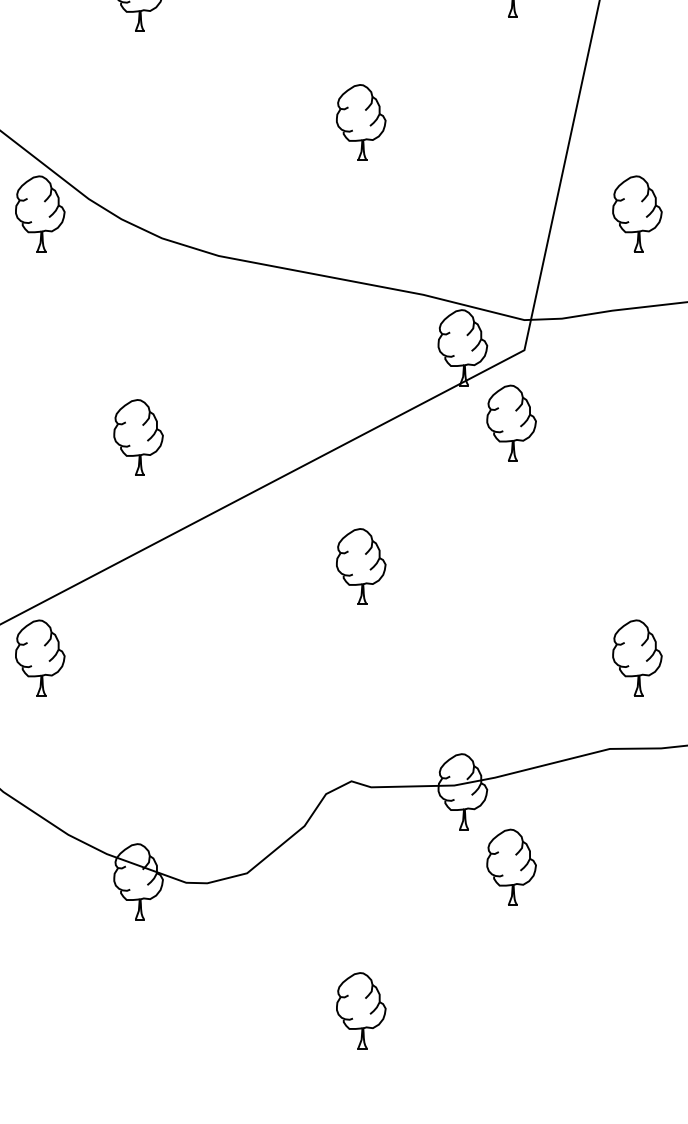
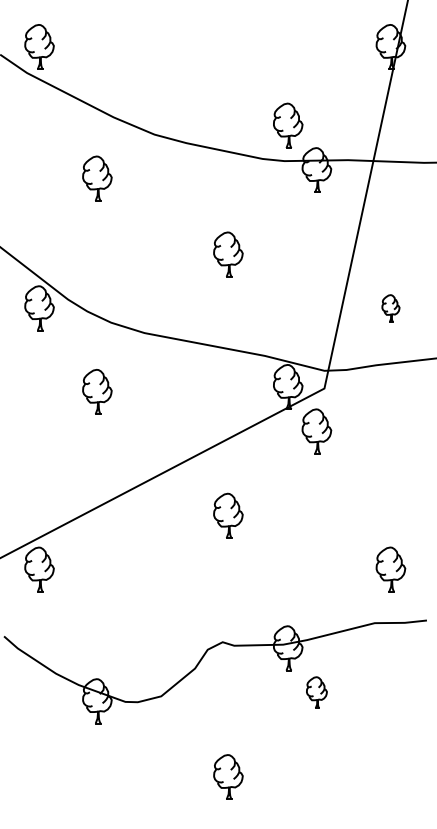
part: (636, 214) -> (390, 308), size x0.6
part: (138, 436) -> (97, 391), moved
part: (510, 866) -> (316, 692), size x0.7

